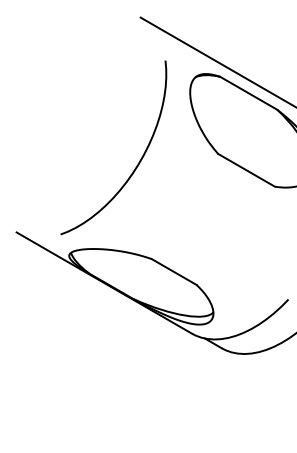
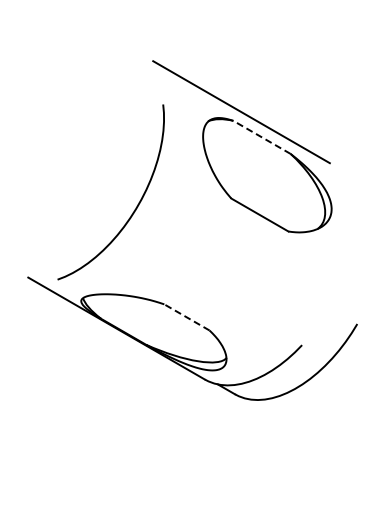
line: (248, 93) -> (261, 137), solid -> dashed
curve: (137, 162) -> (135, 207), moved
line: (173, 272) -> (186, 317), solid -> dashed

